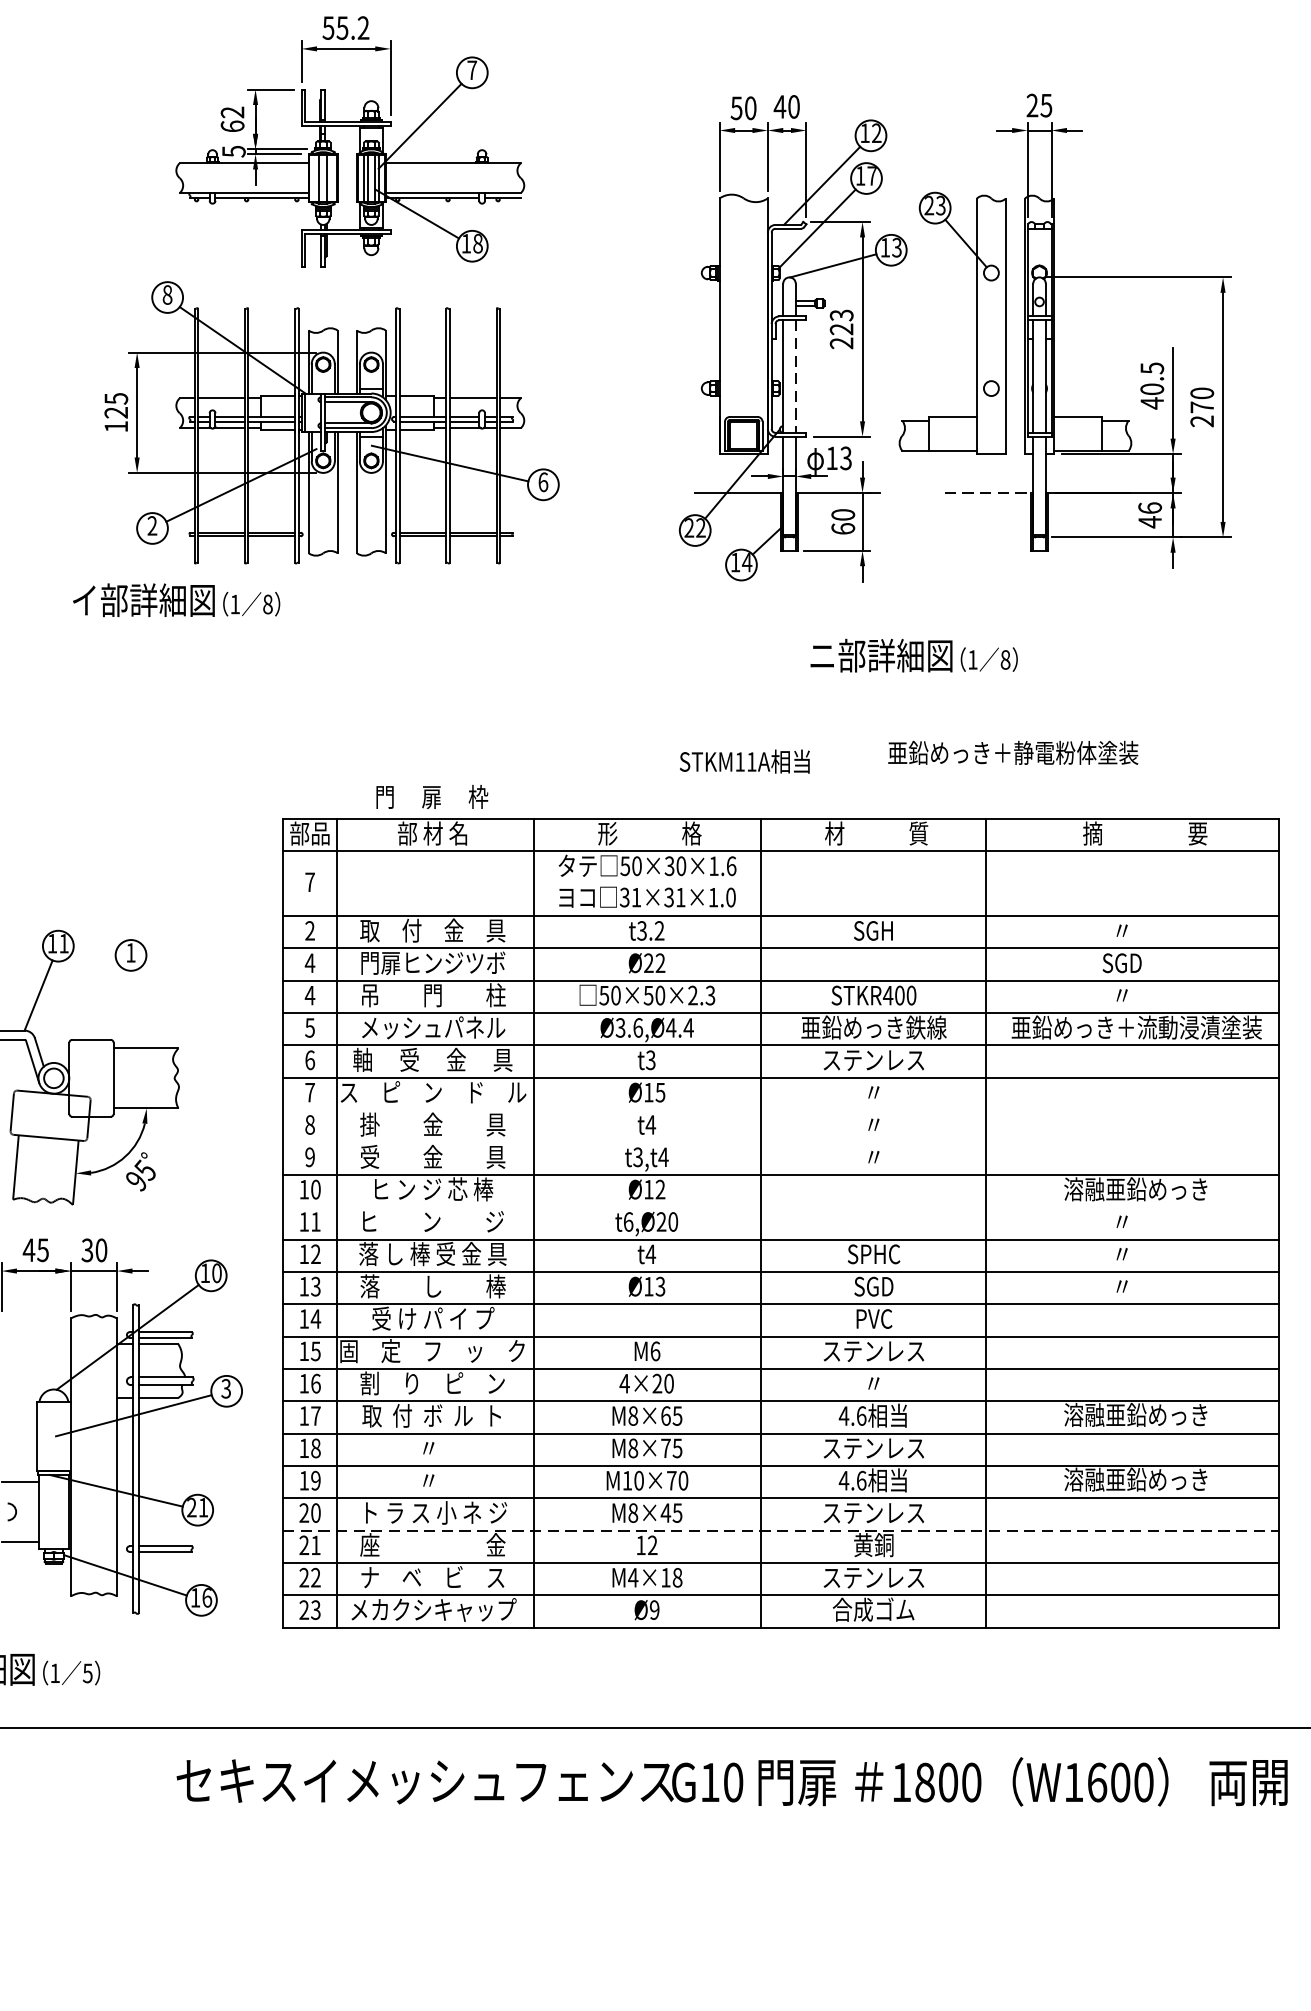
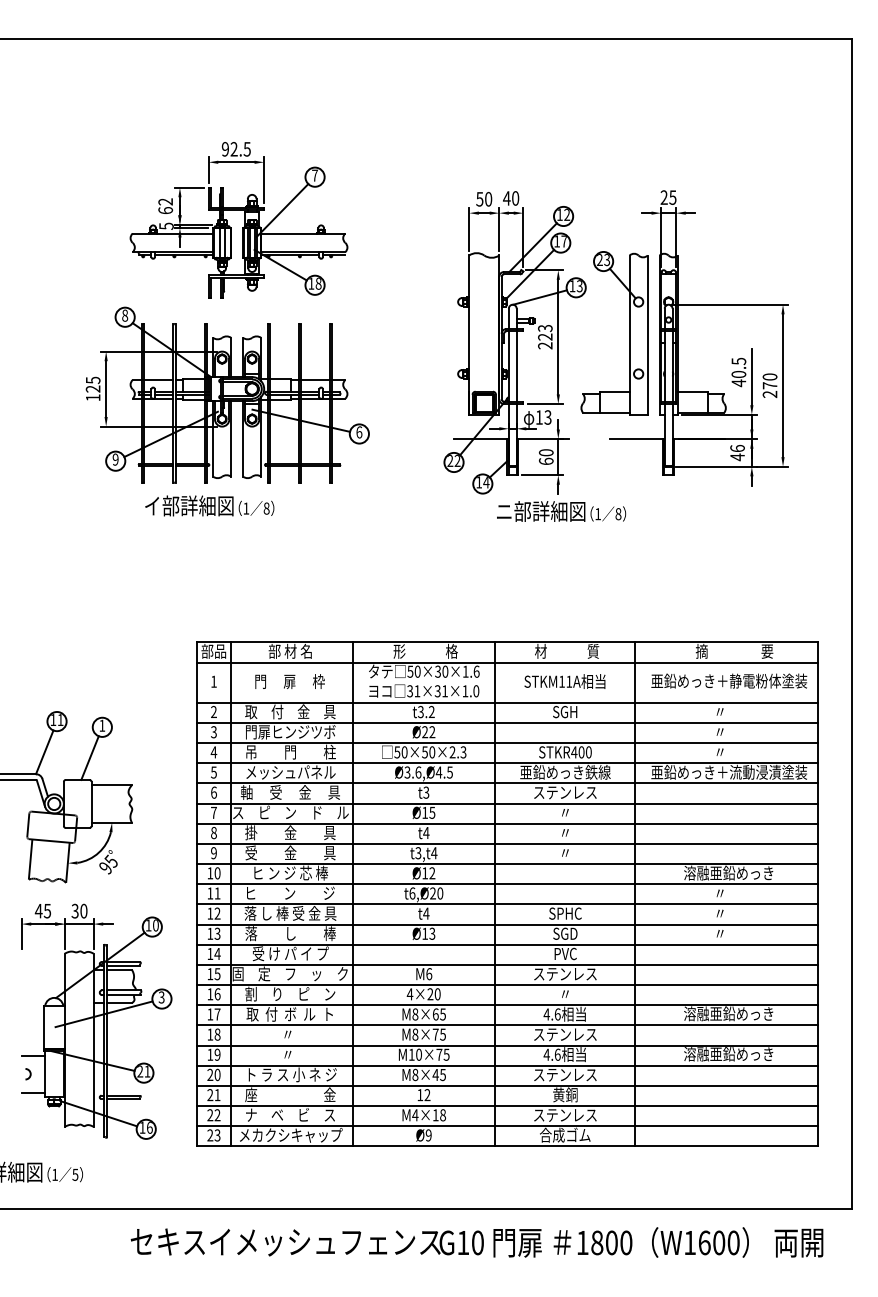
text: (344, 28) -> (235, 149), 55.2 -> 92.5
line: (795, 378) -> (516, 367), dashed -> solid
line: (989, 493) -> (637, 439), dashed -> solid
text: (152, 525) -> (115, 459), 2 -> 9
text: (176, 599) -> (209, 505), moved
text: (914, 655) -> (561, 511), moved
text: (1013, 751) -> (729, 680), moved
text: (744, 761) -> (564, 681), moved
text: (431, 796) -> (289, 681), moved
text: (309, 881) -> (213, 681), 7 -> 1
text: (309, 963) -> (213, 732), 4 -> 3
text: (1122, 963) -> (720, 732), SGD -> 〃
line: (110, 1003) -> (89, 757), added
text: (687, 1027) -> (449, 772), Ø3.6,Ø4.4 -> Ø3.6,Ø4.5
line: (781, 1109) -> (507, 823), added
line: (781, 1141) -> (507, 843), added
line: (781, 1207) -> (507, 884), added
text: (683, 1480) -> (446, 1054), M10×70 -> M10×75
line: (781, 1530) -> (507, 1085), dashed -> solid

